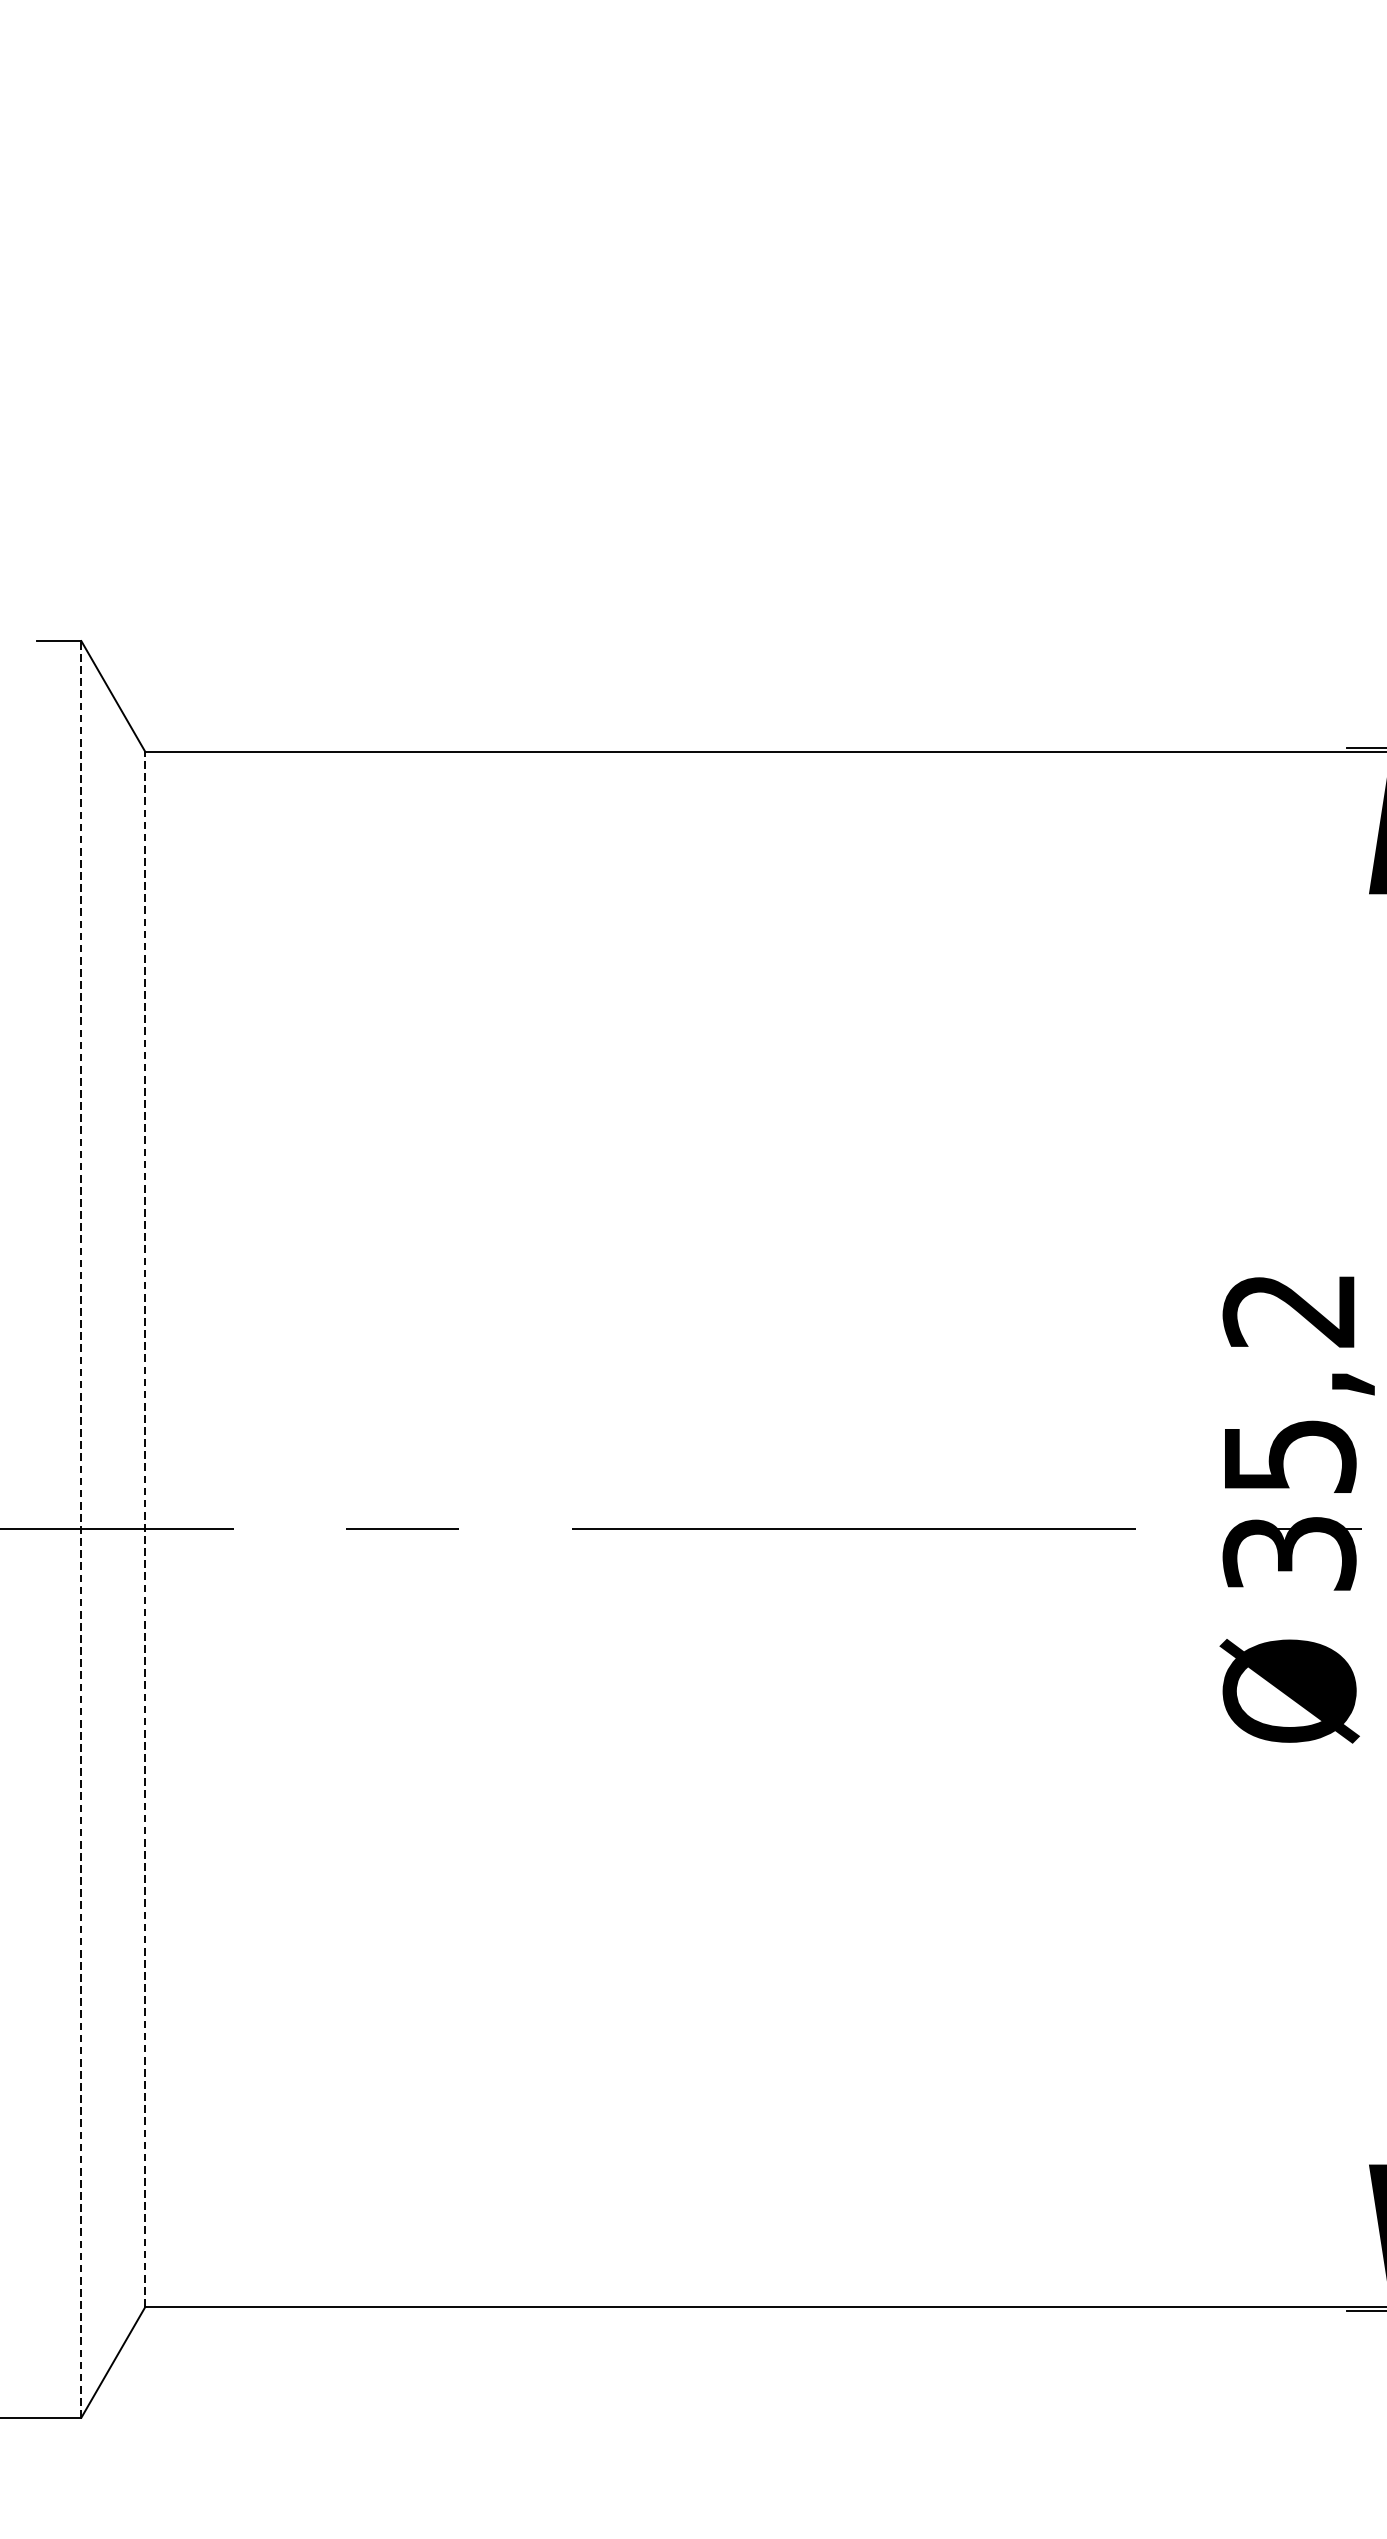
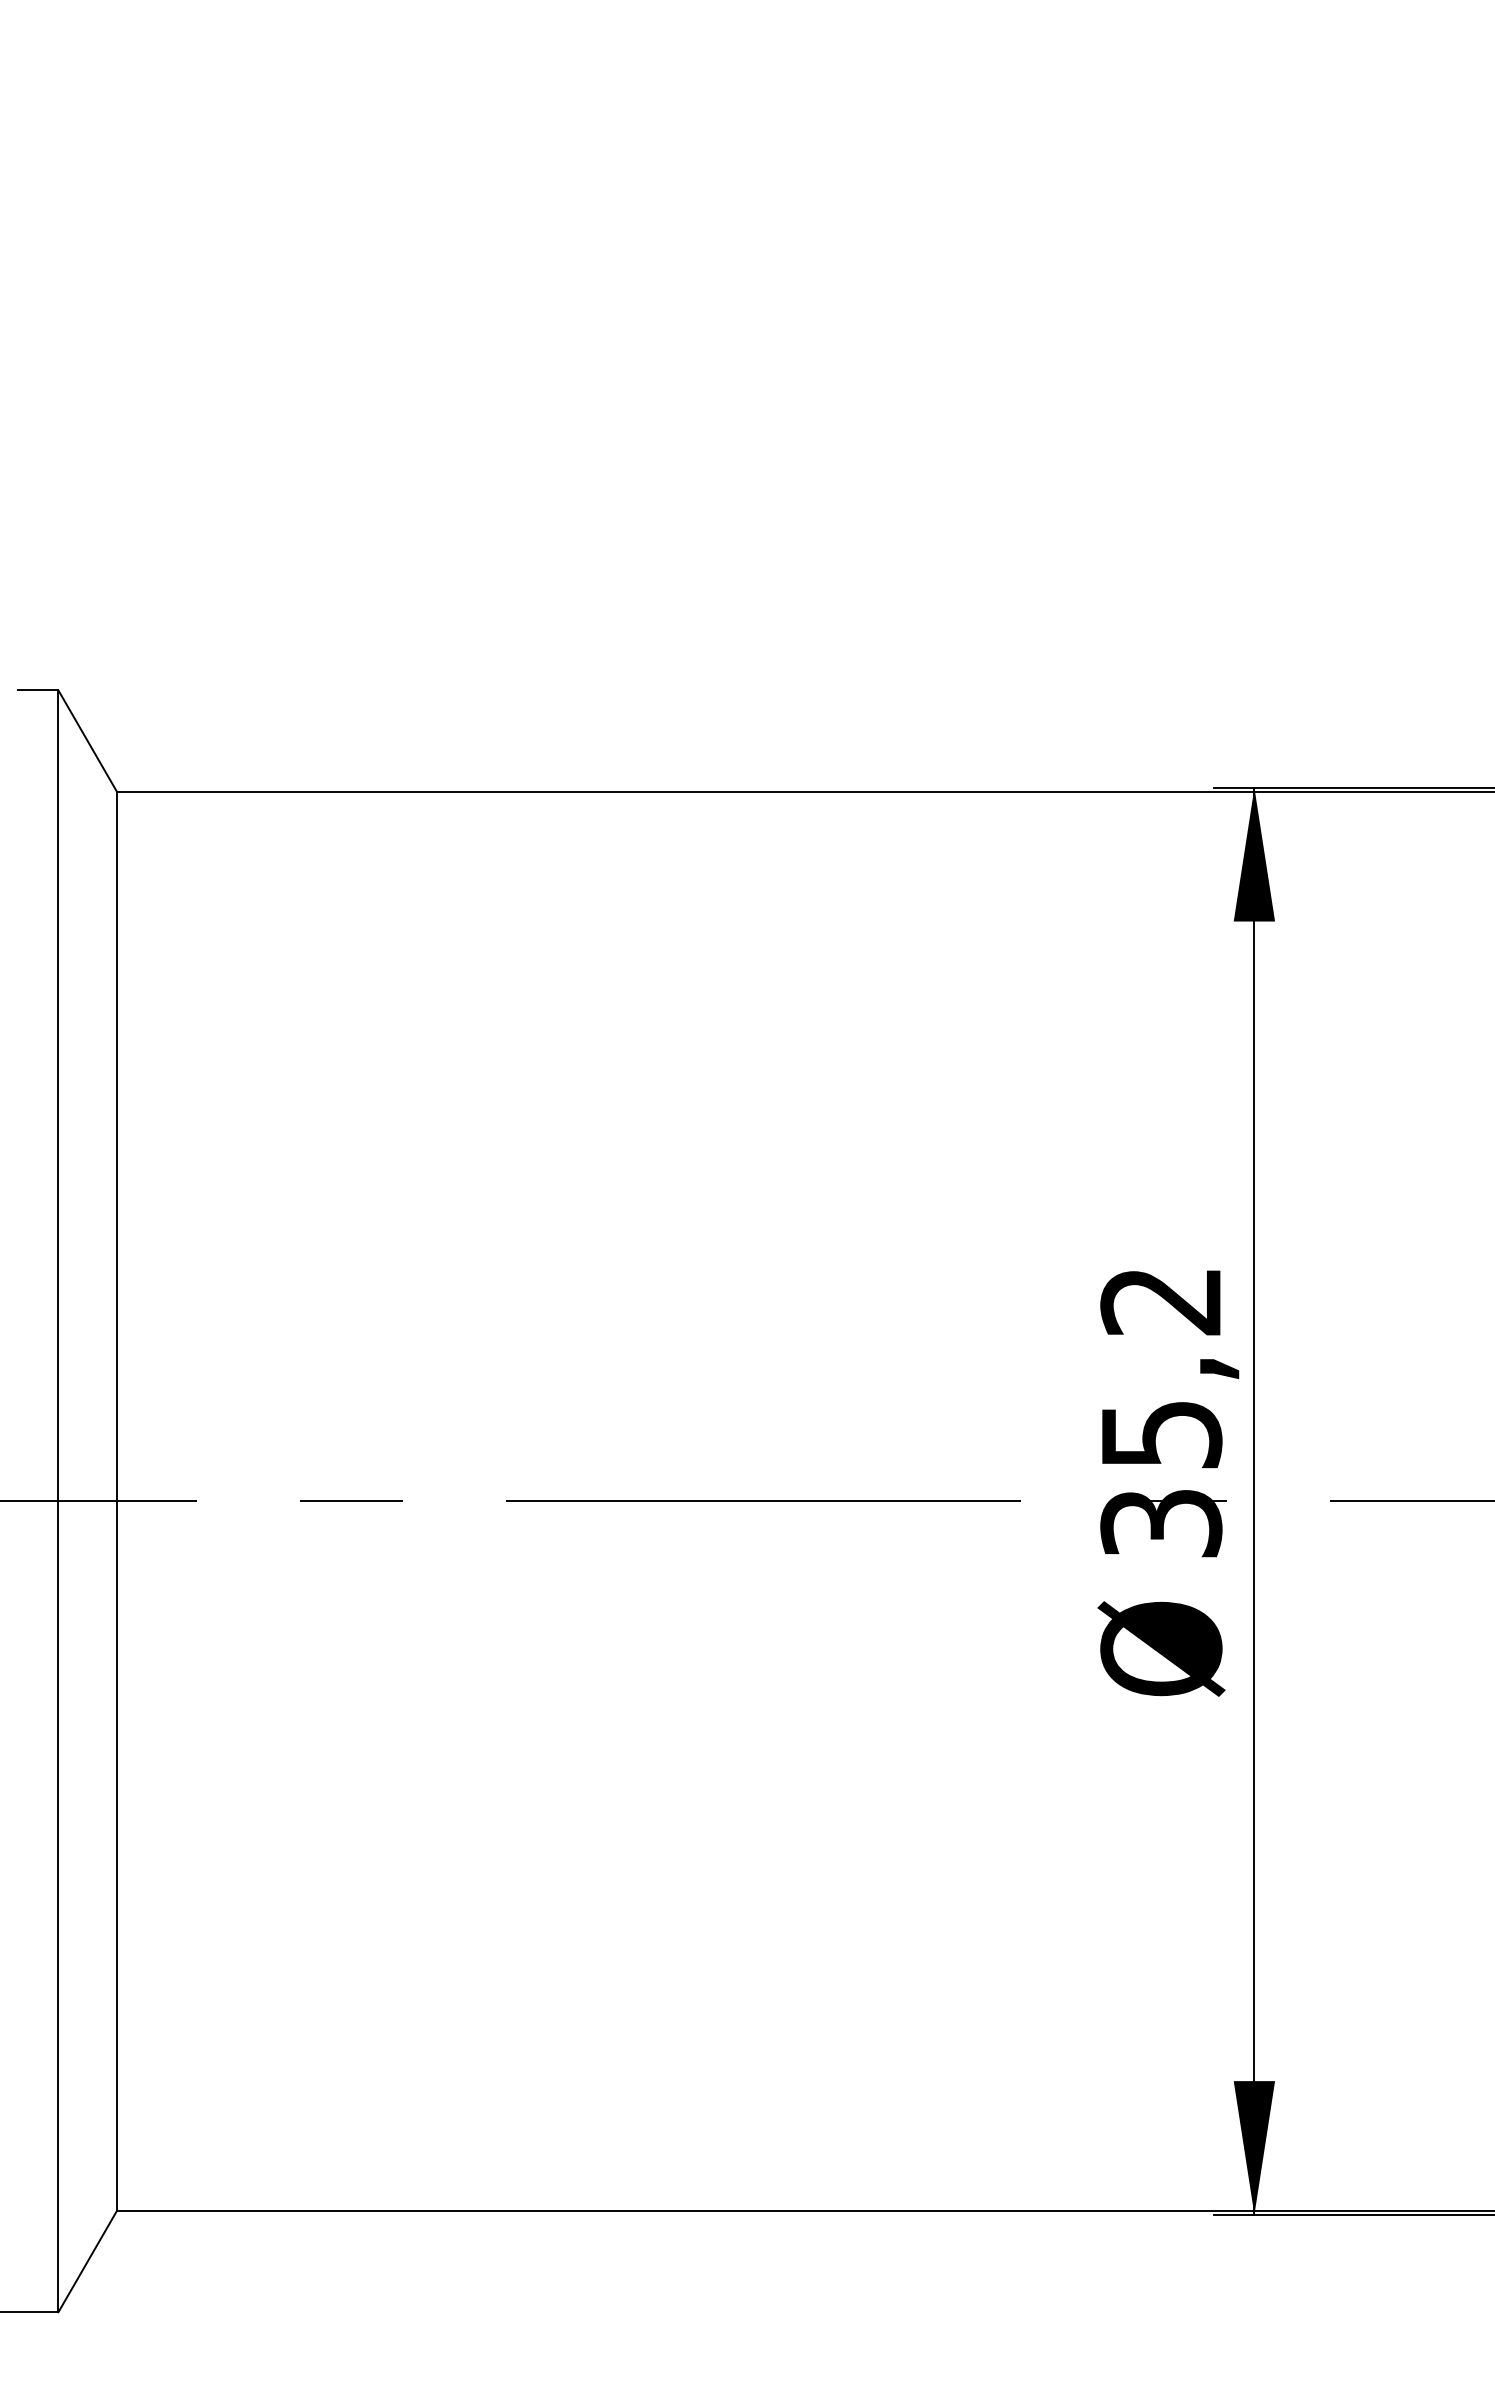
line: (81, 1529) -> (58, 1501), dashed -> solid
line: (144, 1529) -> (116, 1501), dashed -> solid

